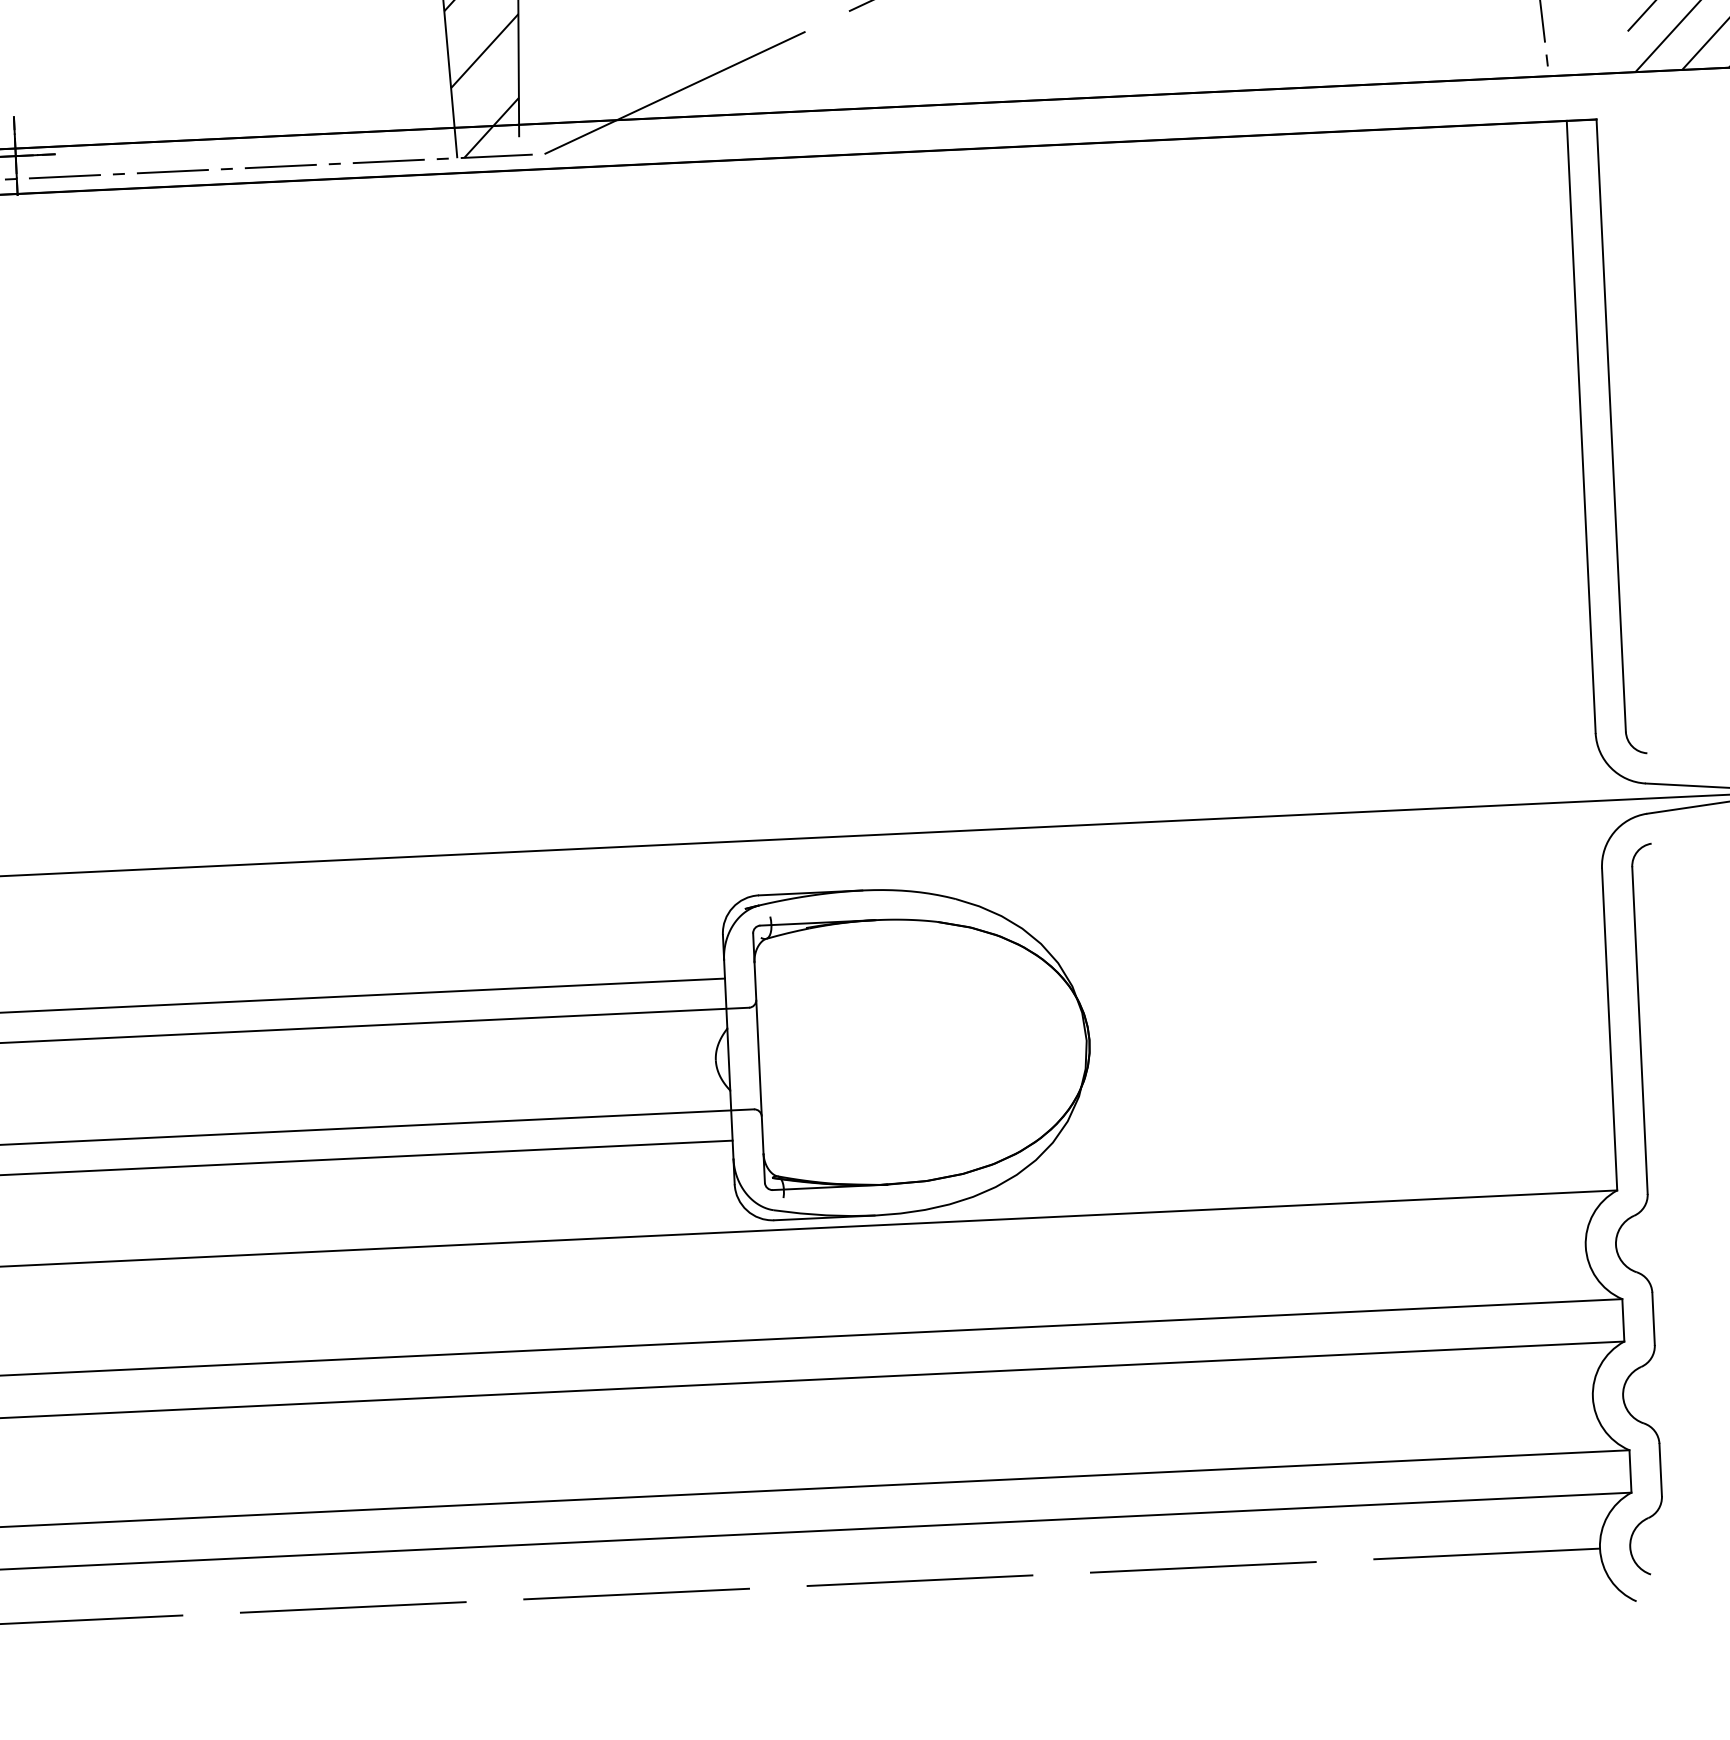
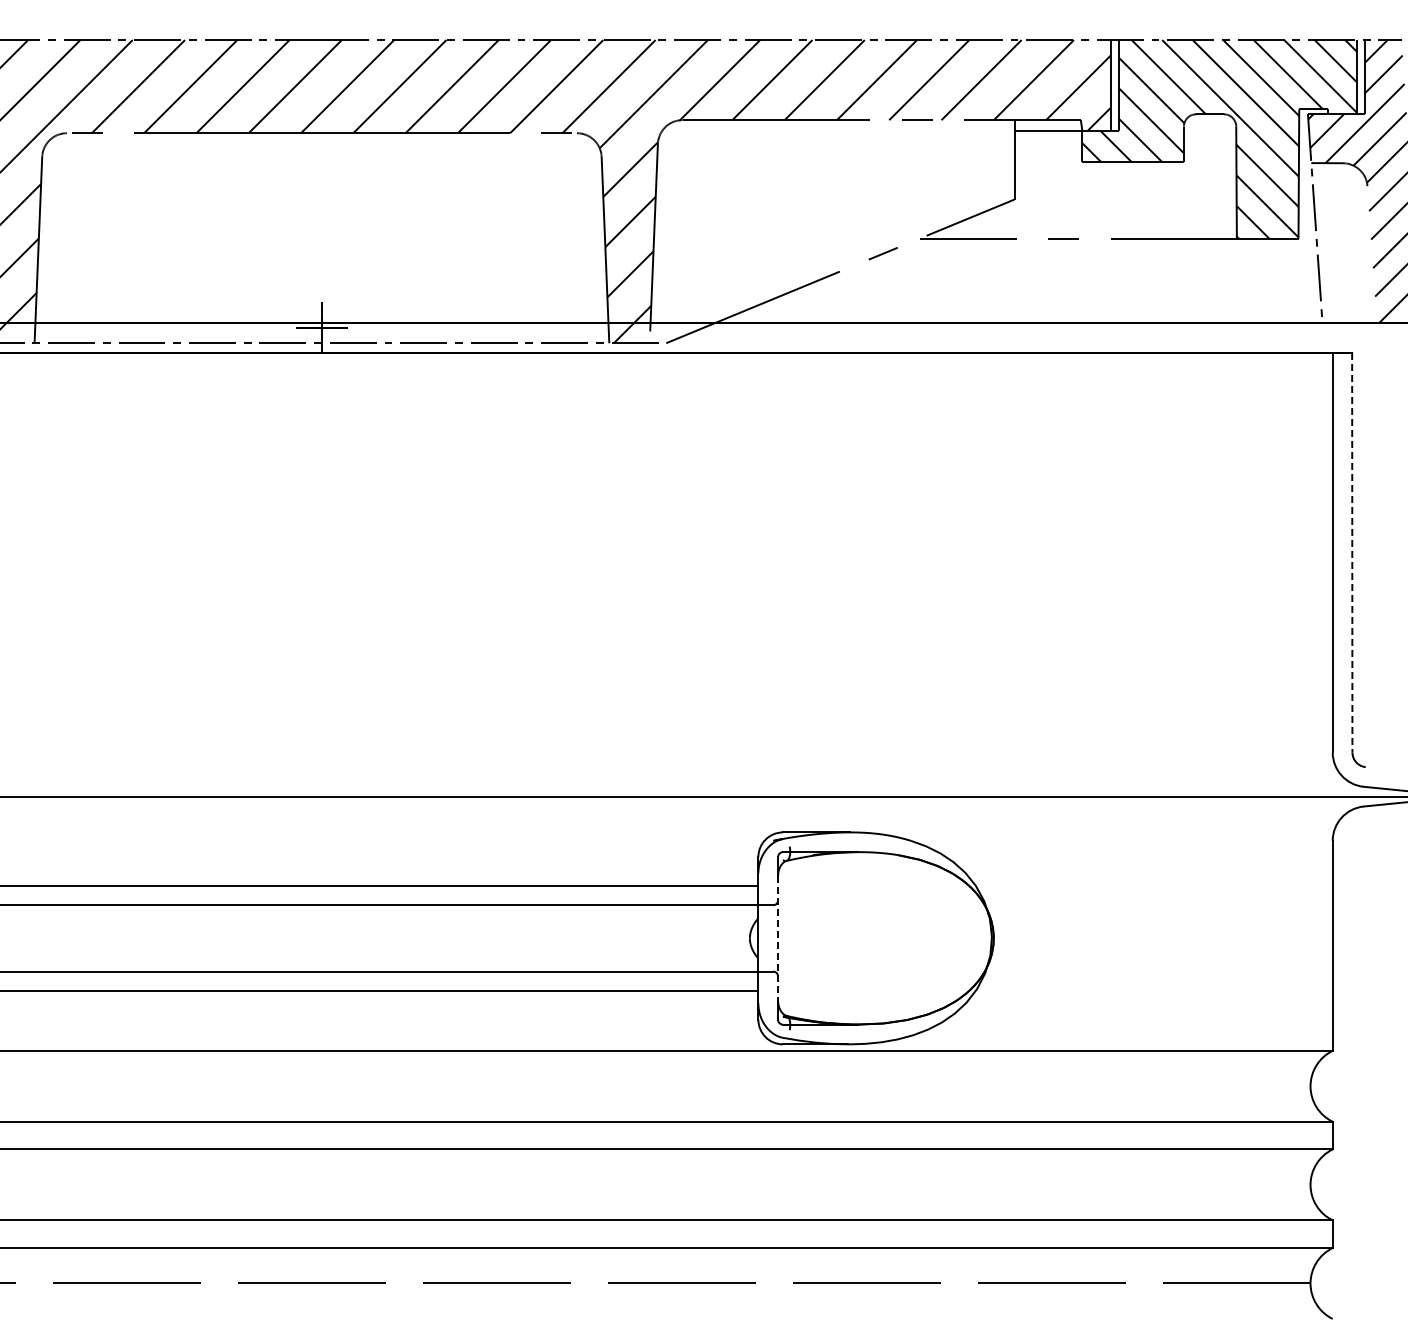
line: (1611, 425) -> (1352, 552), solid -> dashed
line: (759, 1058) -> (778, 938), solid -> dashed
part: (1640, 1208) -> (1347, 1063), removed

